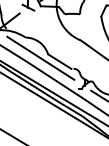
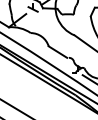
line: (40, 58) -> (42, 49), removed

